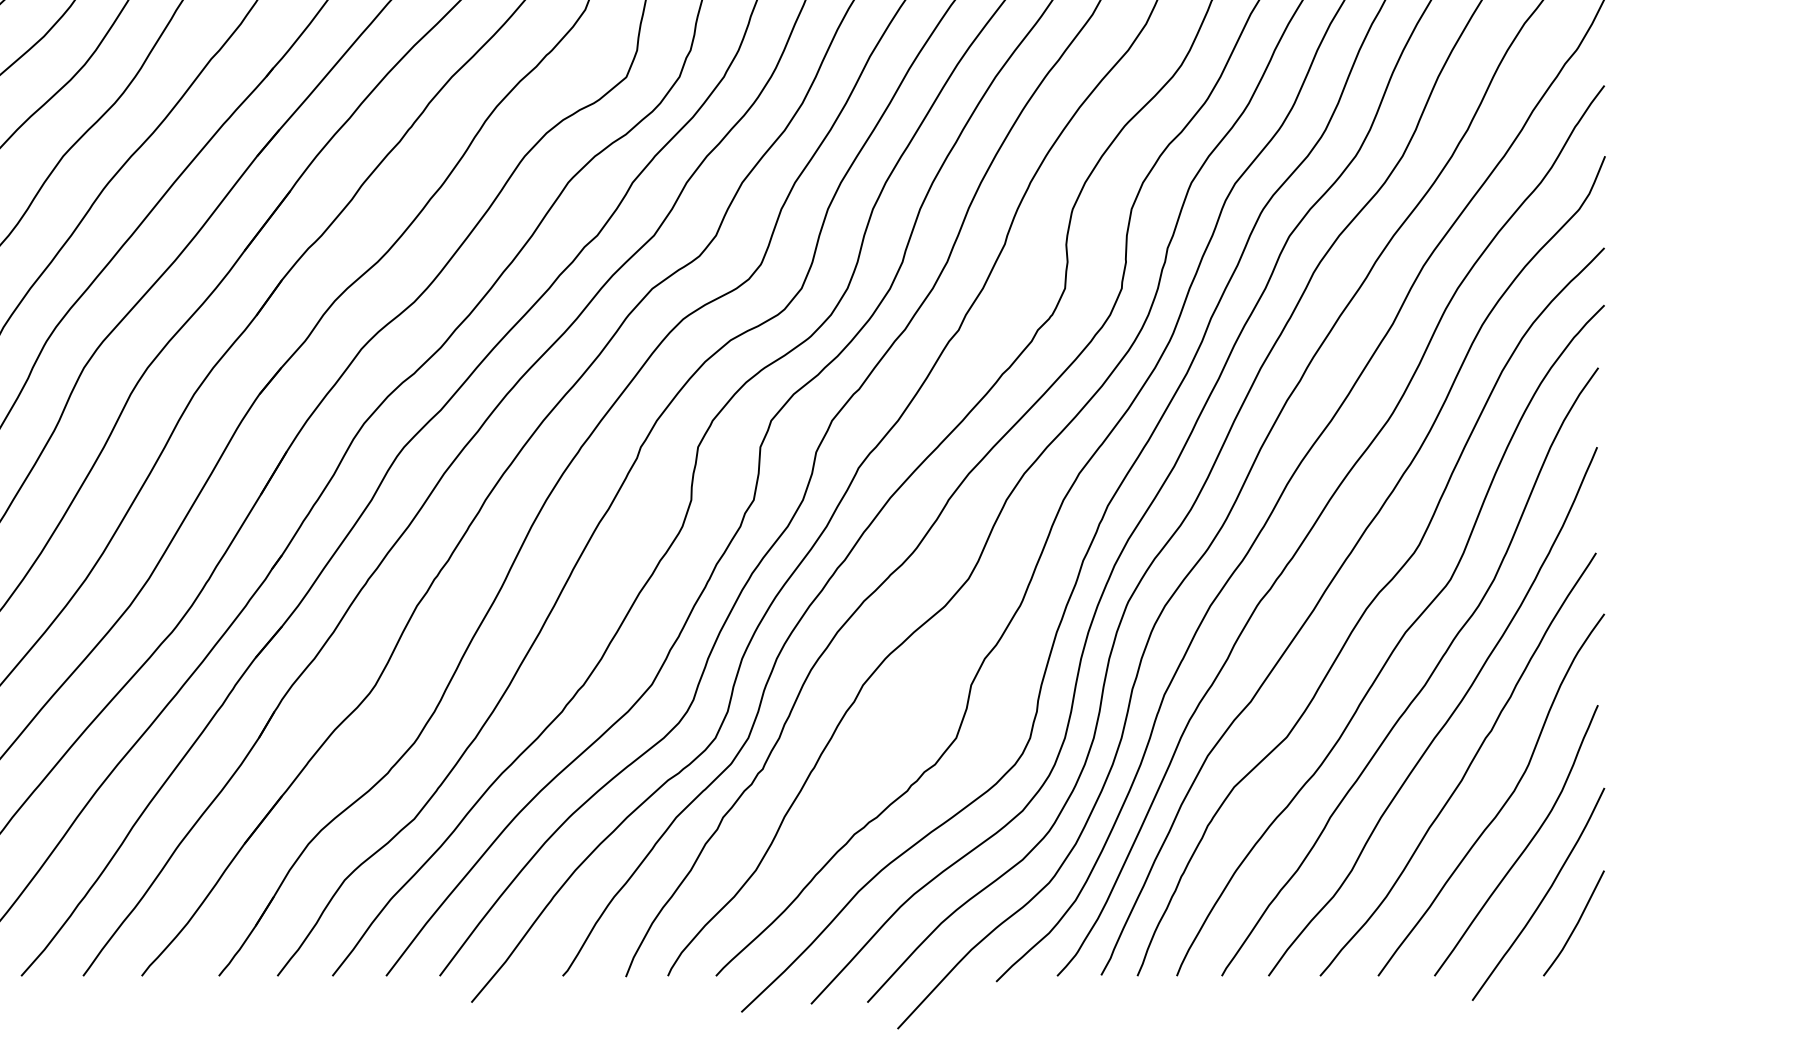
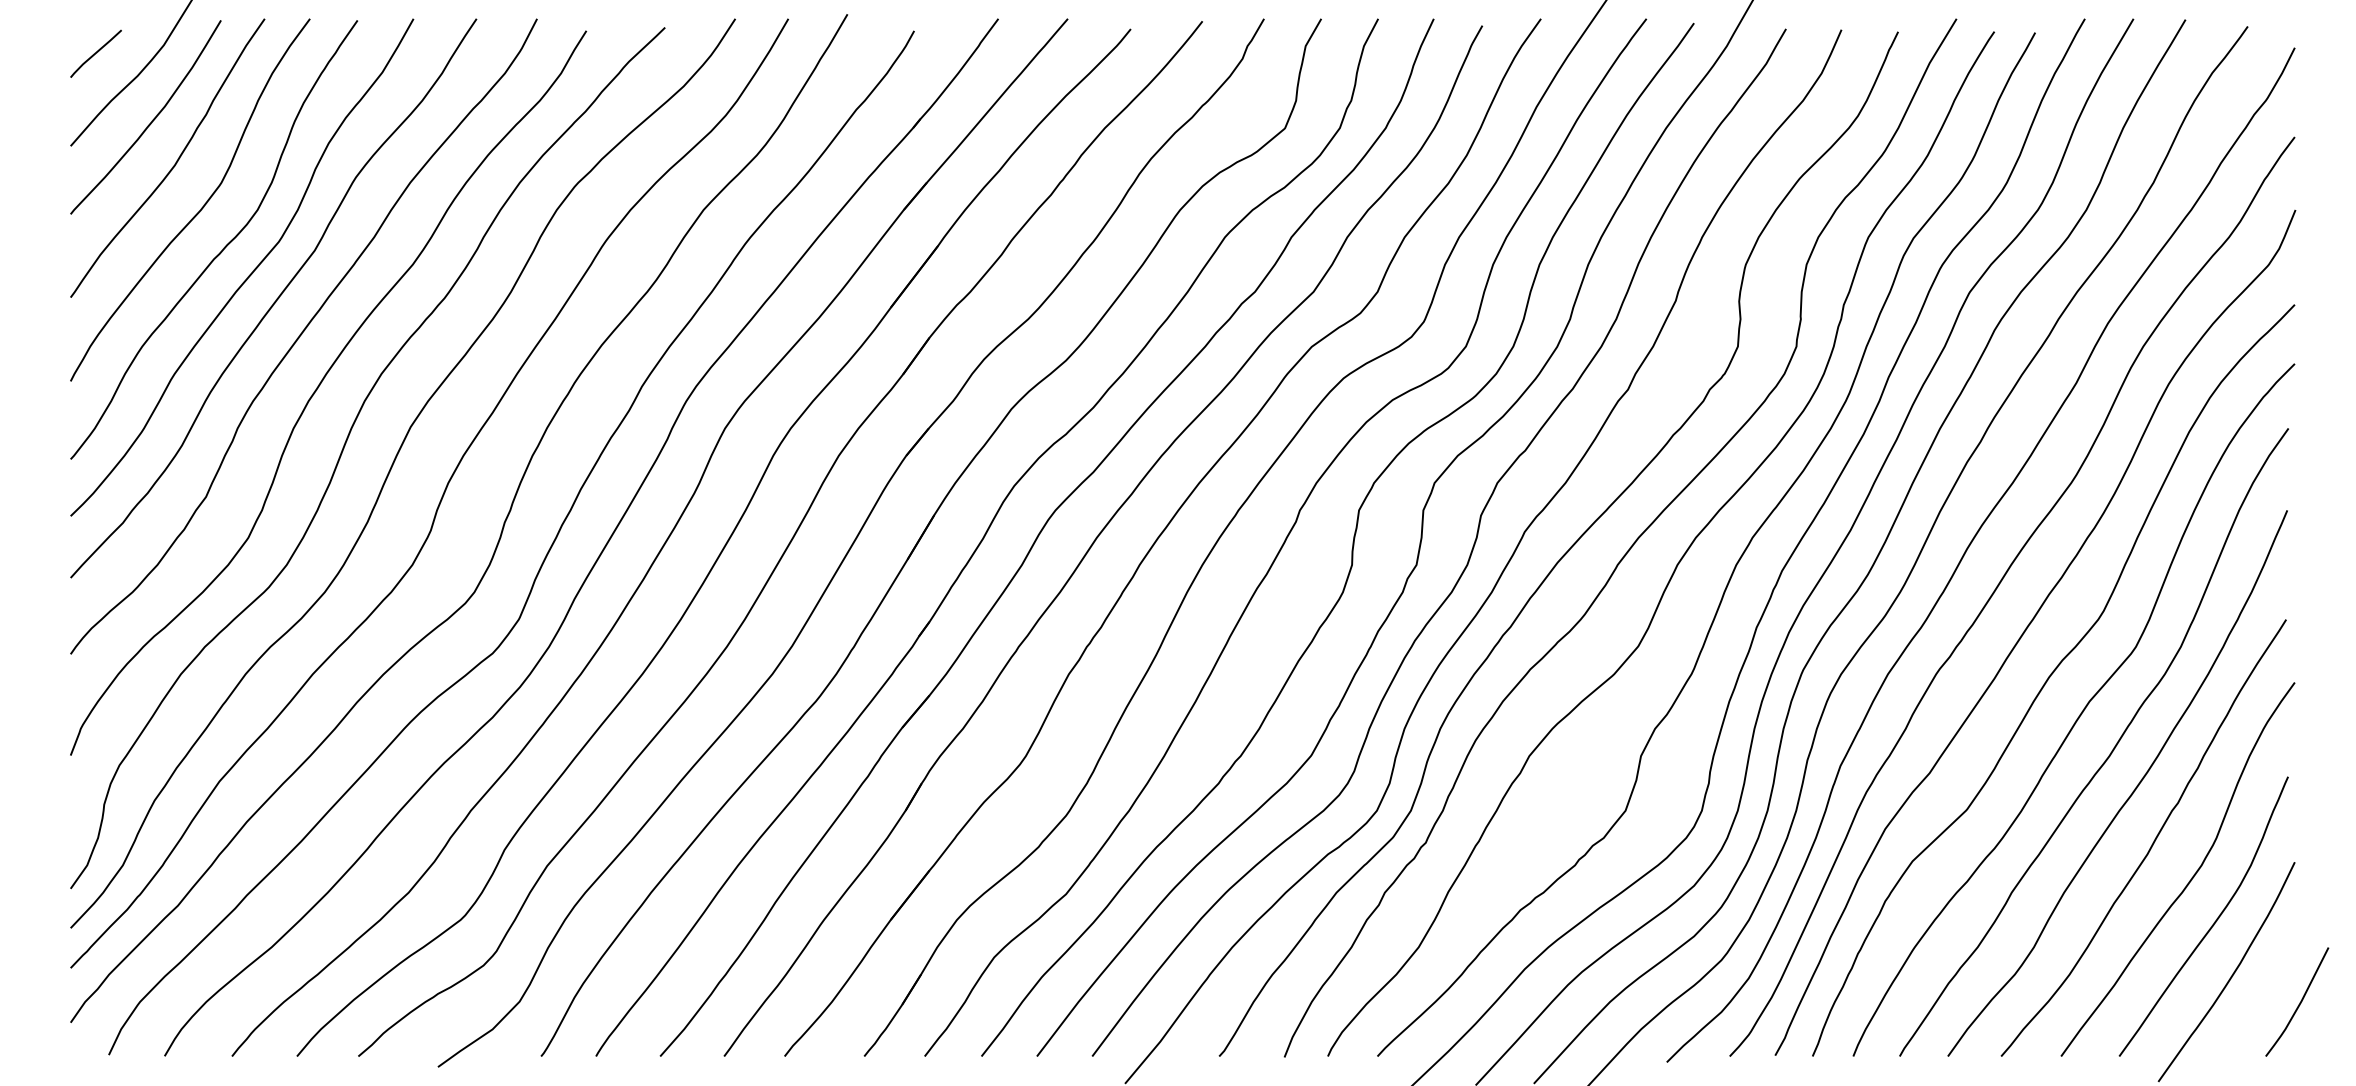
curve: (1576, 923) -> (2299, 1002), moved

